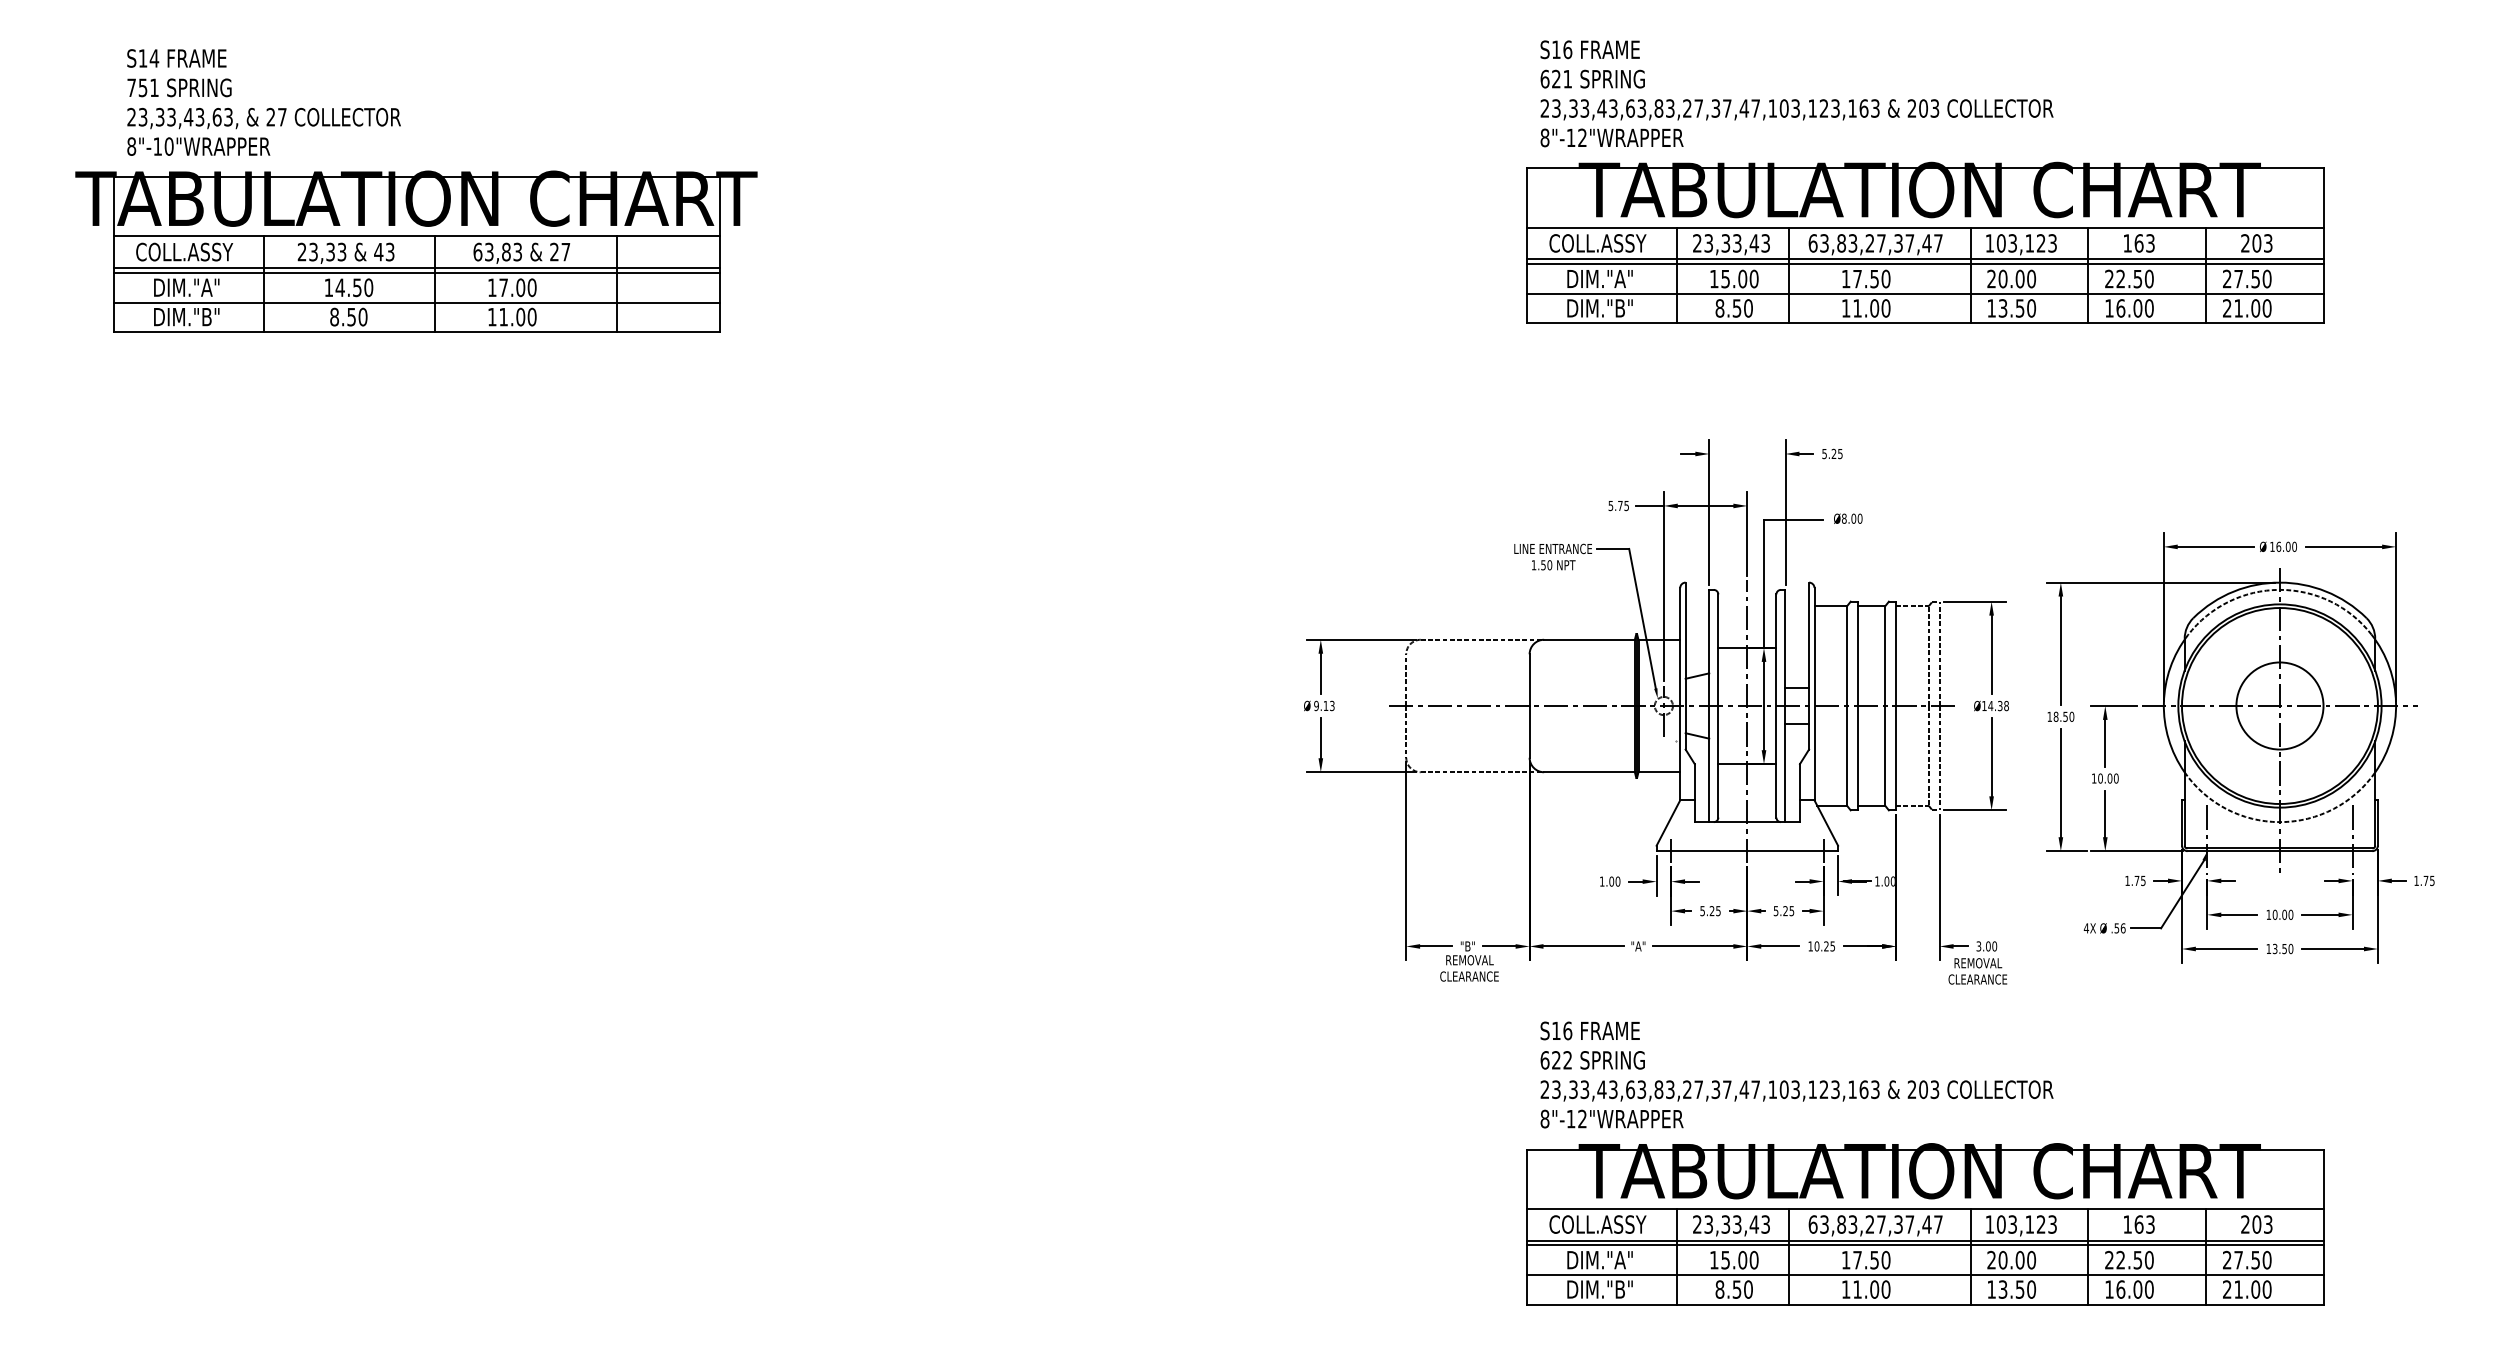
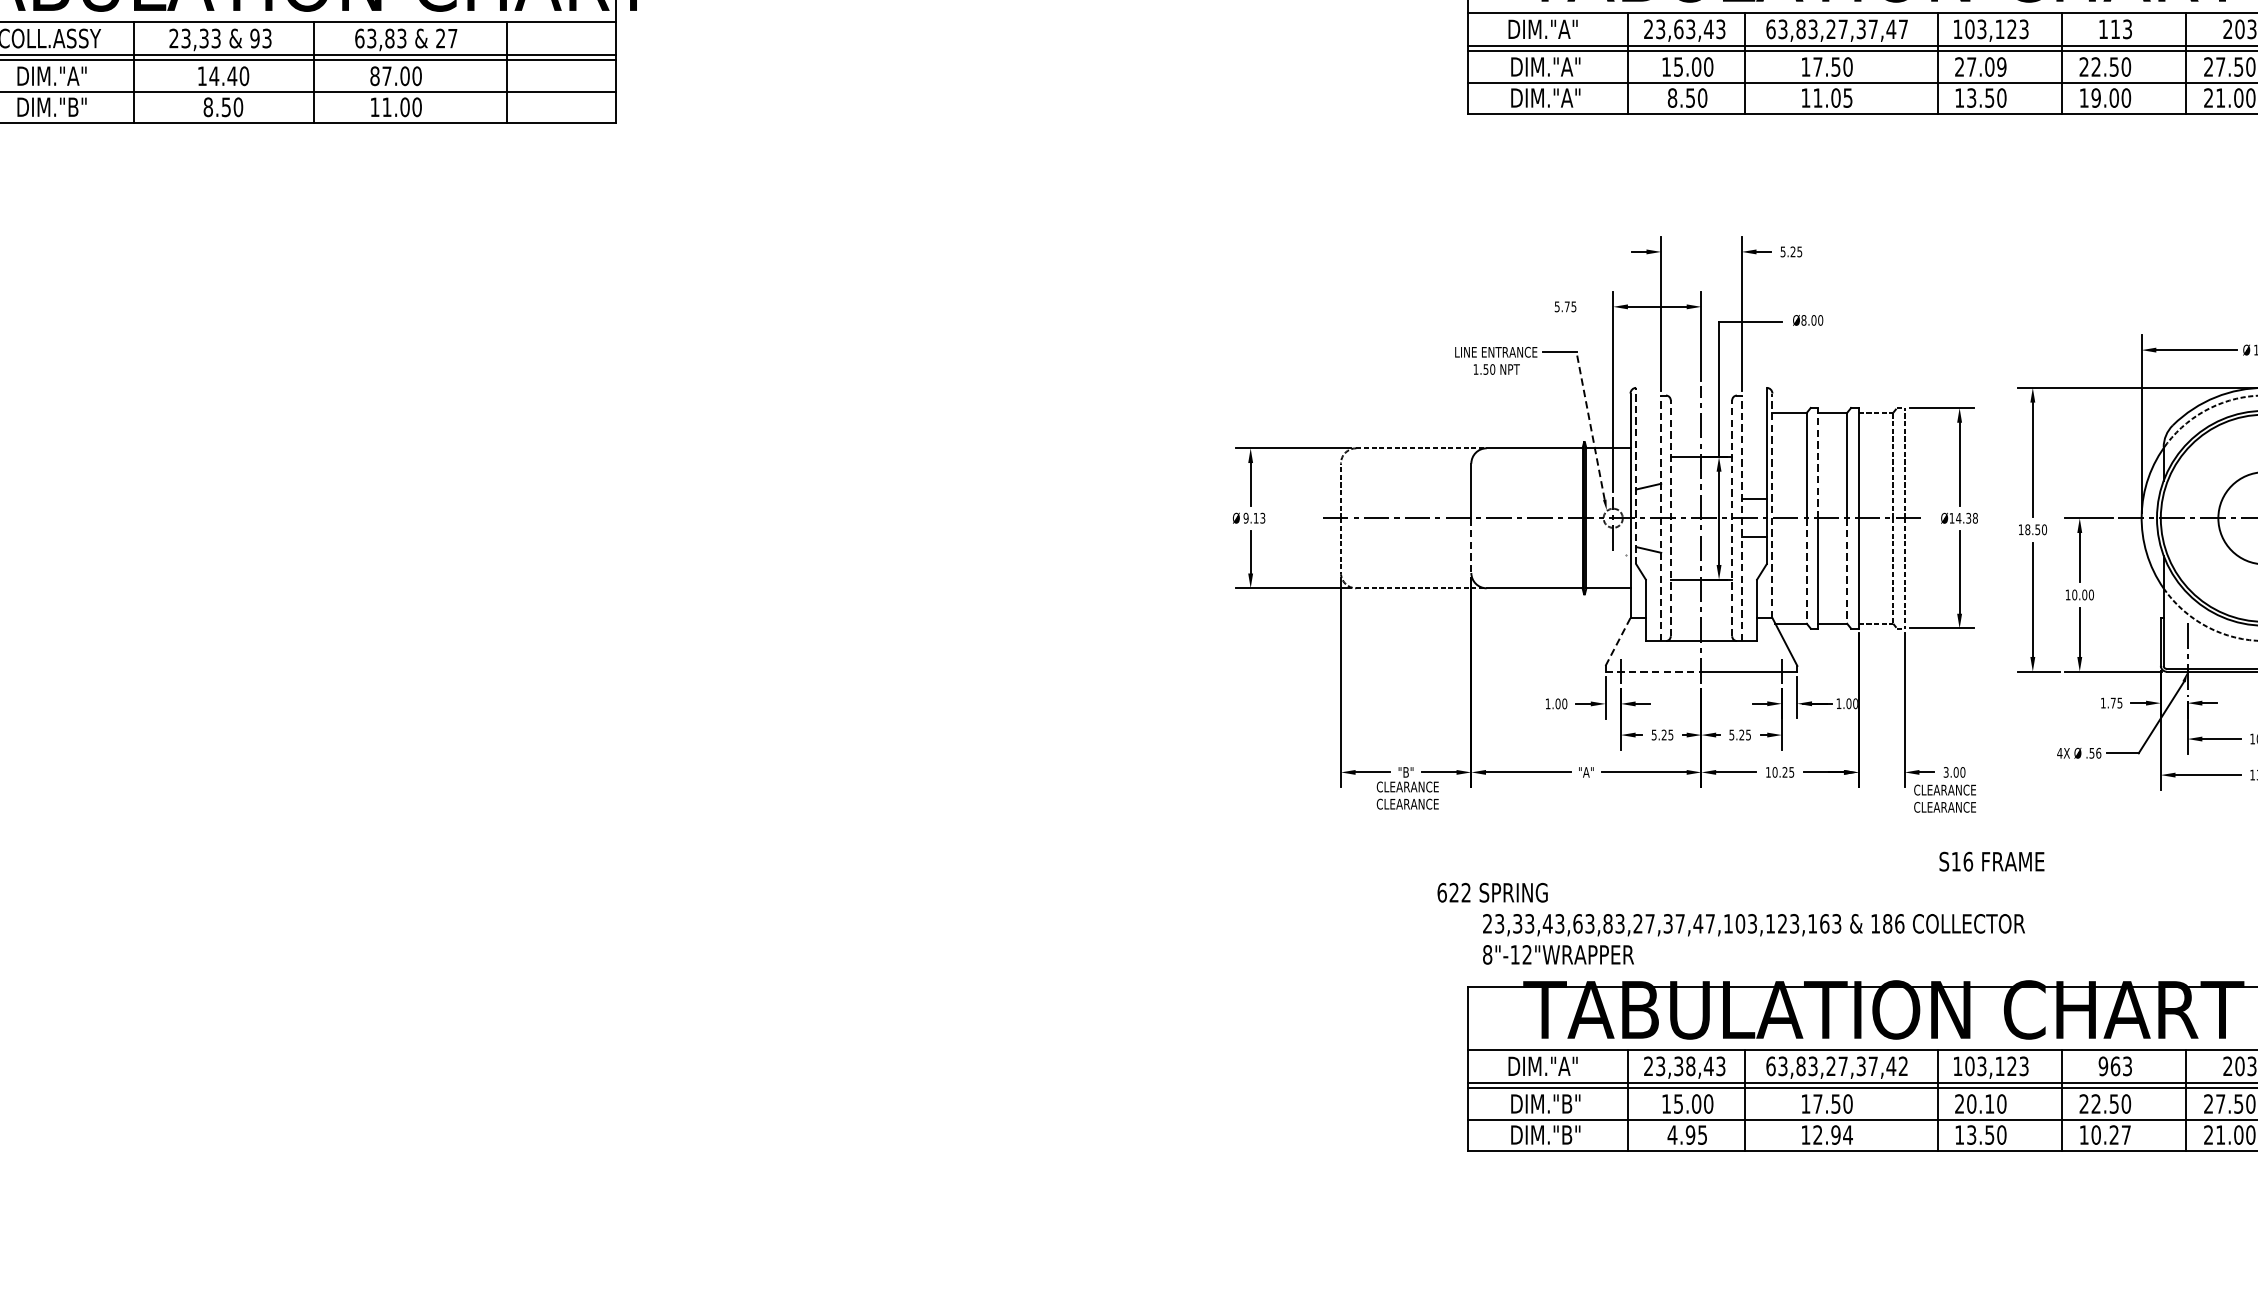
text: (1597, 243) -> (1543, 29), COLL.ASSY -> DIM."A"
text: (1725, 243) -> (1678, 29), 23,33,43 -> 23,63,43
text: (2138, 243) -> (2114, 29), 163 -> 113
text: (378, 251) -> (254, 37), 43 -> 93
text: (2016, 278) -> (1985, 66), 20.00 -> 27.09
text: (357, 287) -> (232, 75), 14.50 -> 14.40
text: (492, 287) -> (375, 75), 17.00 -> 87.00
text: (1619, 308) -> (1566, 98), DIM."B" -> DIM."A"
text: (1885, 308) -> (1847, 98), 11.00 -> 11.05
text: (2120, 308) -> (2095, 98), 16.00 -> 19.00
line: (1649, 505) -> (1598, 306), removed
line: (1642, 618) -> (1590, 425), solid -> dashed
line: (1857, 653) -> (1817, 462), solid -> dashed
line: (1685, 665) -> (1636, 475), solid -> dashed
line: (1814, 693) -> (1772, 505), solid -> dashed
line: (1709, 705) -> (1661, 517), solid -> dashed
line: (1785, 705) -> (1741, 517), solid -> dashed
line: (1718, 706) -> (1670, 518), solid -> dashed
line: (1776, 706) -> (1732, 518), solid -> dashed
line: (1529, 731) -> (1471, 545), solid -> dashed
line: (1847, 755) -> (1807, 570), solid -> dashed
line: (1885, 755) -> (1847, 570), solid -> dashed
line: (1668, 823) -> (1618, 642), solid -> dashed
line: (1702, 851) -> (1654, 672), solid -> dashed
text: (1469, 960) -> (1407, 787), REMOVAL -> CLEARANCE
text: (1977, 963) -> (1944, 790), REMOVAL -> CLEARANCE
text: (1589, 1030) -> (1991, 861), moved
text: (1592, 1060) -> (1492, 892), moved
text: (1923, 1089) -> (1887, 923), 203 -> 186
text: (1597, 1224) -> (1543, 1066), COLL.ASSY -> DIM."A"
text: (1736, 1224) -> (1689, 1066), 23,33,43 -> 23,38,43
text: (1938, 1224) -> (1903, 1066), 63,83,27,37,47 -> 63,83,27,37,42
text: (2127, 1224) -> (2103, 1066), 163 -> 963
text: (2019, 1259) -> (1989, 1103), 20.00 -> 20.10
text: (1619, 1260) -> (1566, 1104), DIM."A" -> DIM."B"
text: (1733, 1289) -> (1686, 1134), 8.50 -> 4.95
text: (1871, 1289) -> (1832, 1134), 11.00 -> 12.94
text: (2134, 1289) -> (2110, 1134), 16.00 -> 10.27

